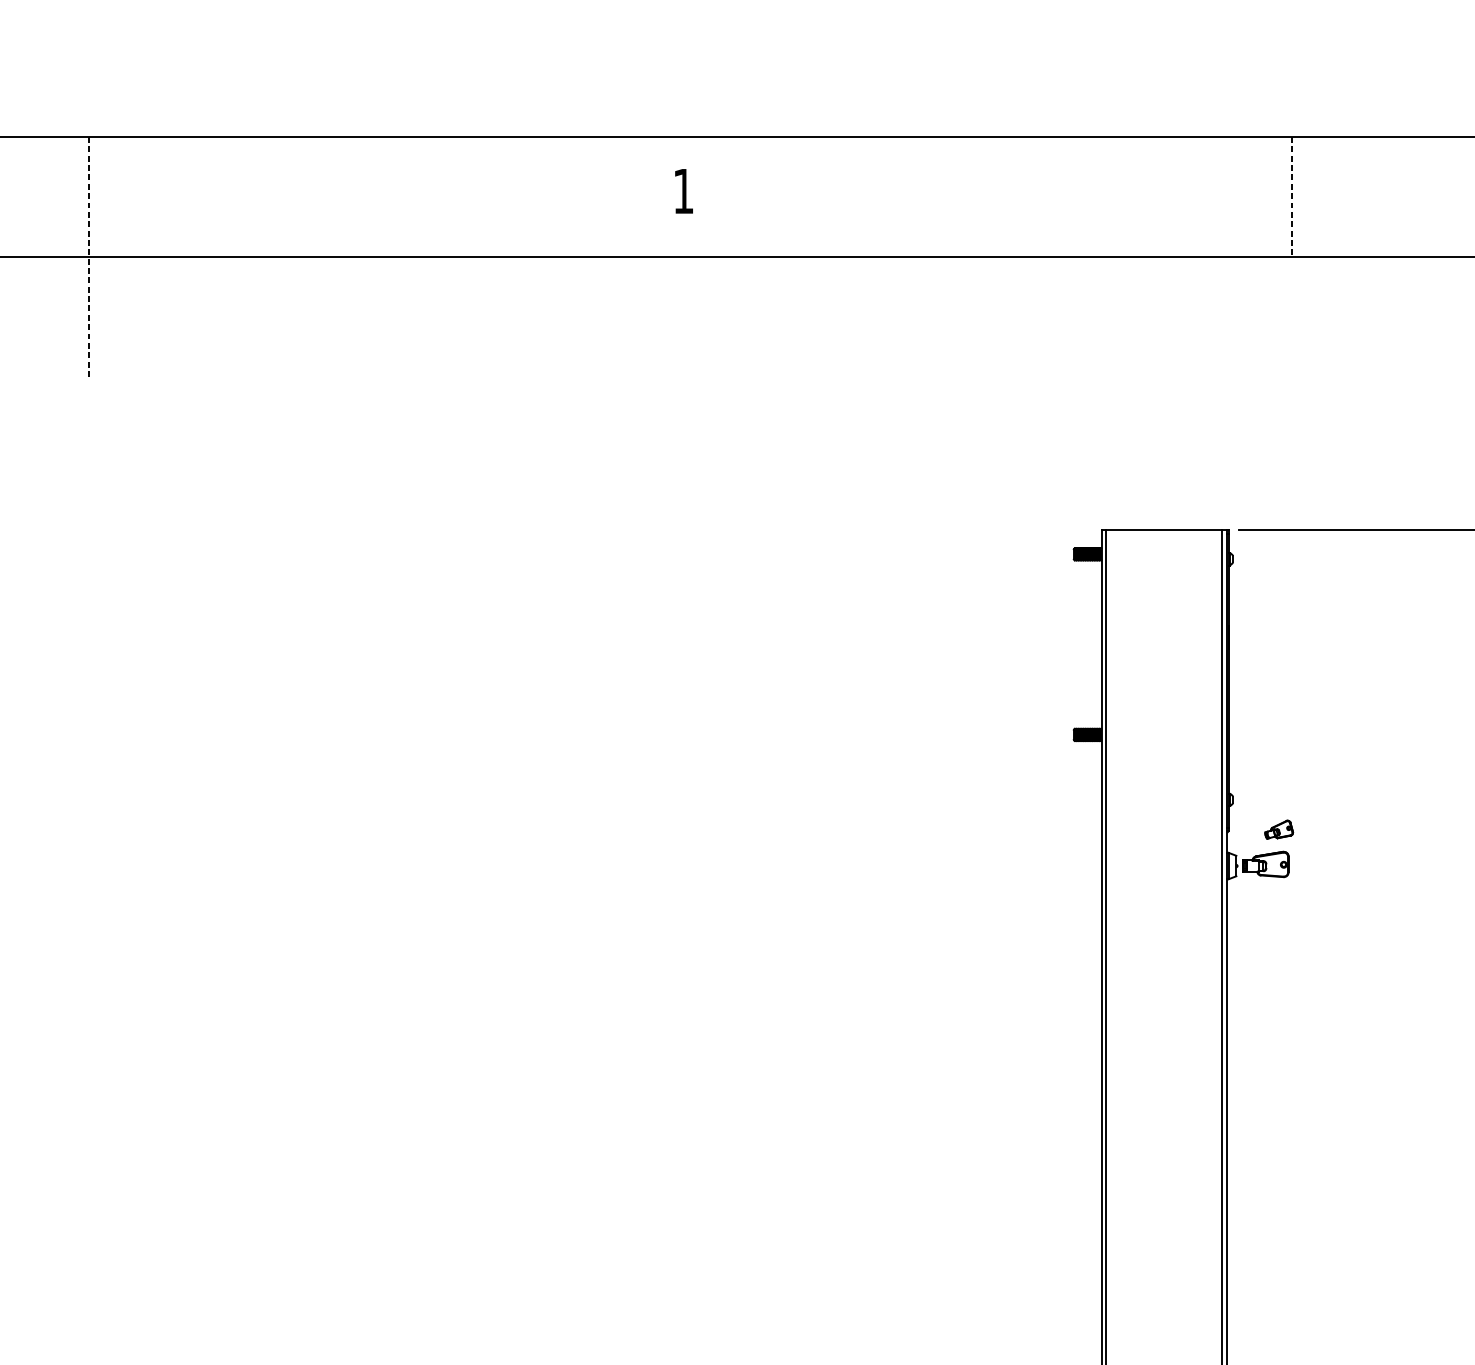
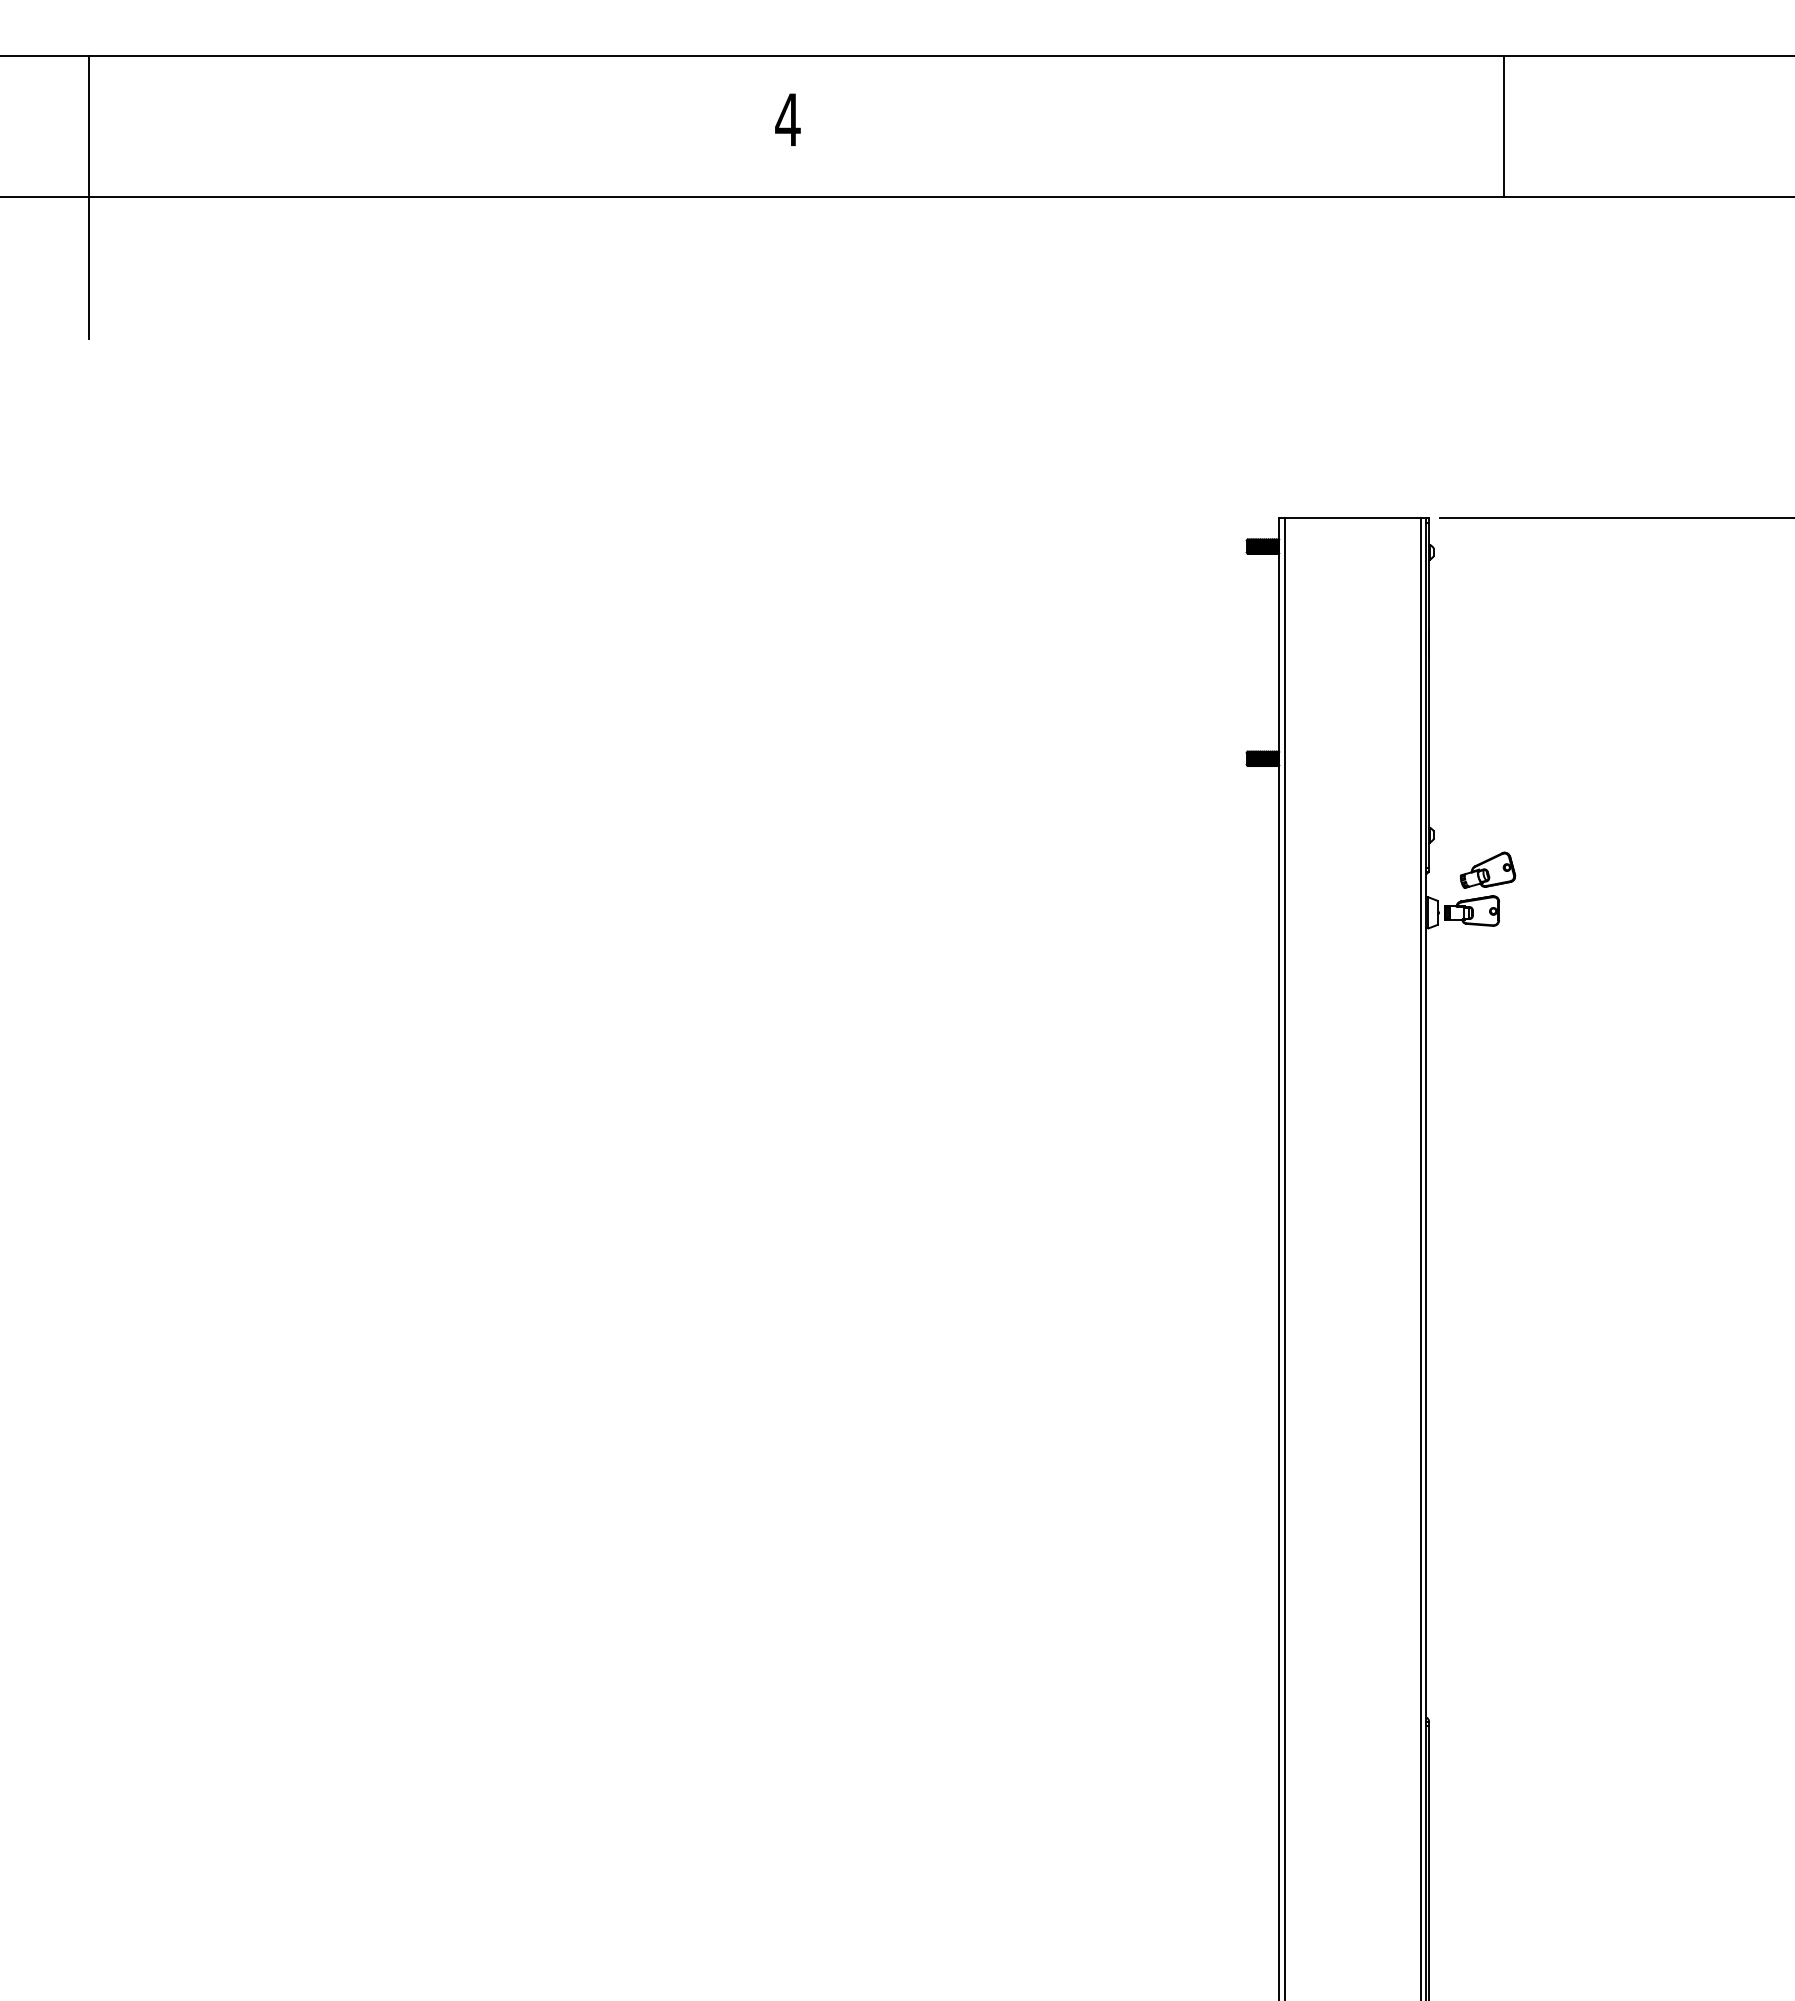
text: (683, 191) -> (787, 119), 1 -> 4
line: (1292, 196) -> (1503, 126), dashed -> solid
line: (88, 257) -> (88, 197), dashed -> solid
part: (1278, 829) -> (1487, 869), size x1.67

